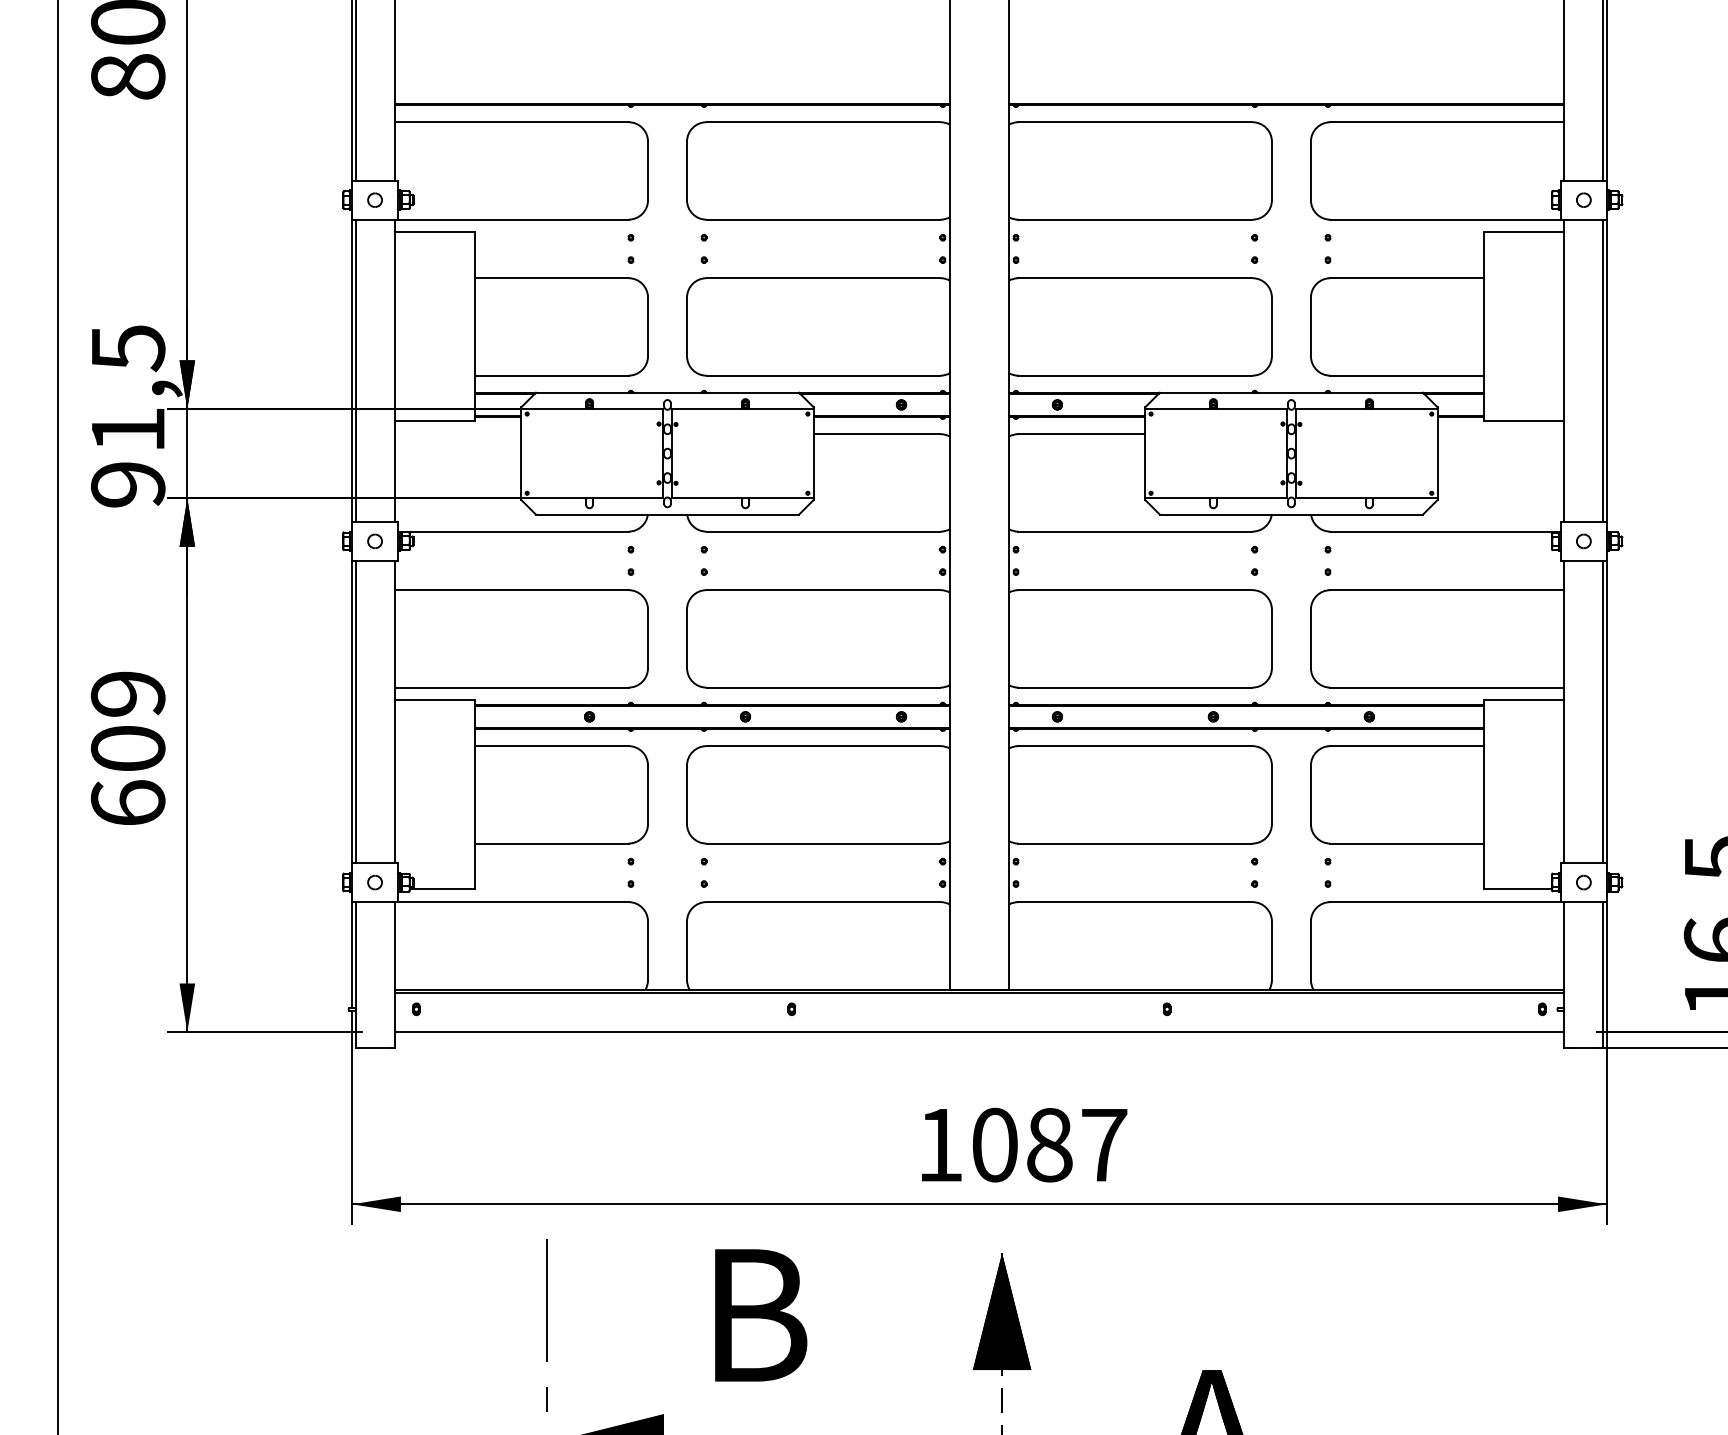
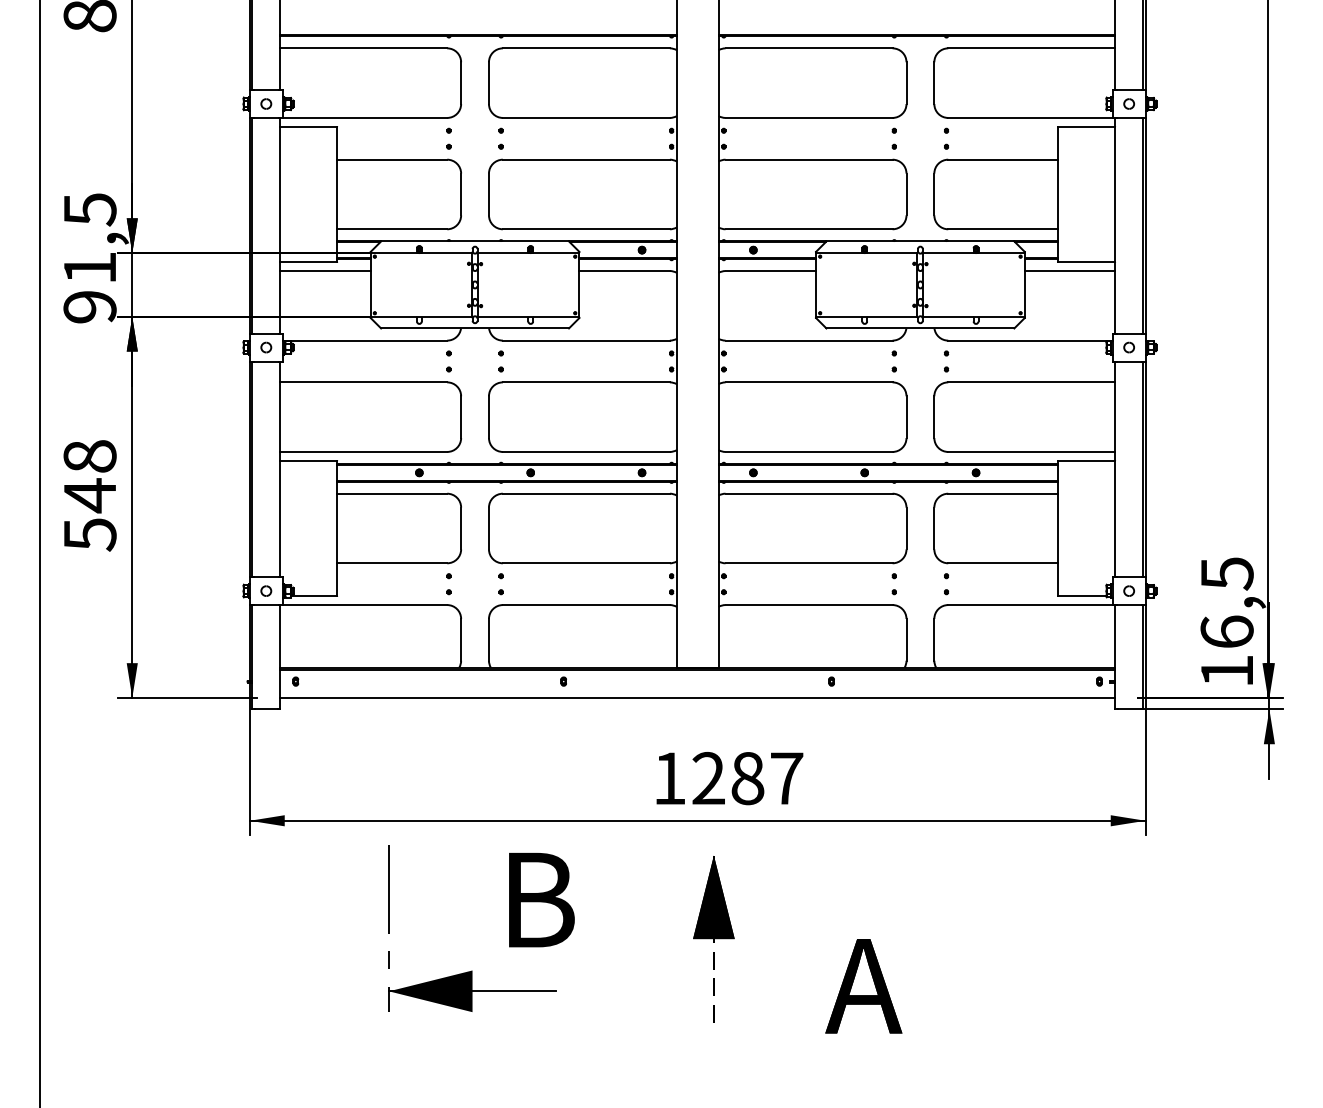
line: (458, 434) -> (325, 271), added
line: (1500, 434) -> (1069, 271), added
text: (127, 748) -> (89, 495), 609 -> 548
text: (994, 1145) -> (708, 778), 1087 -> 1287

